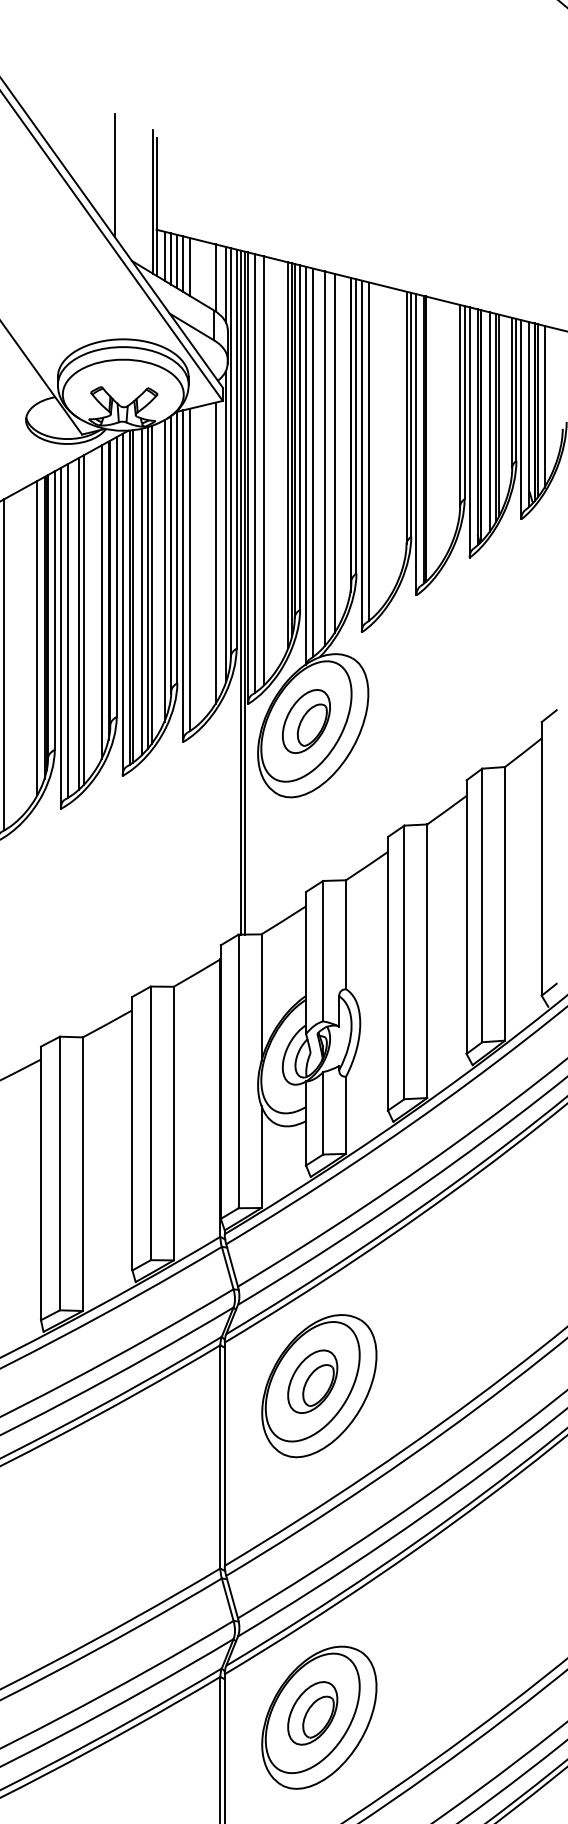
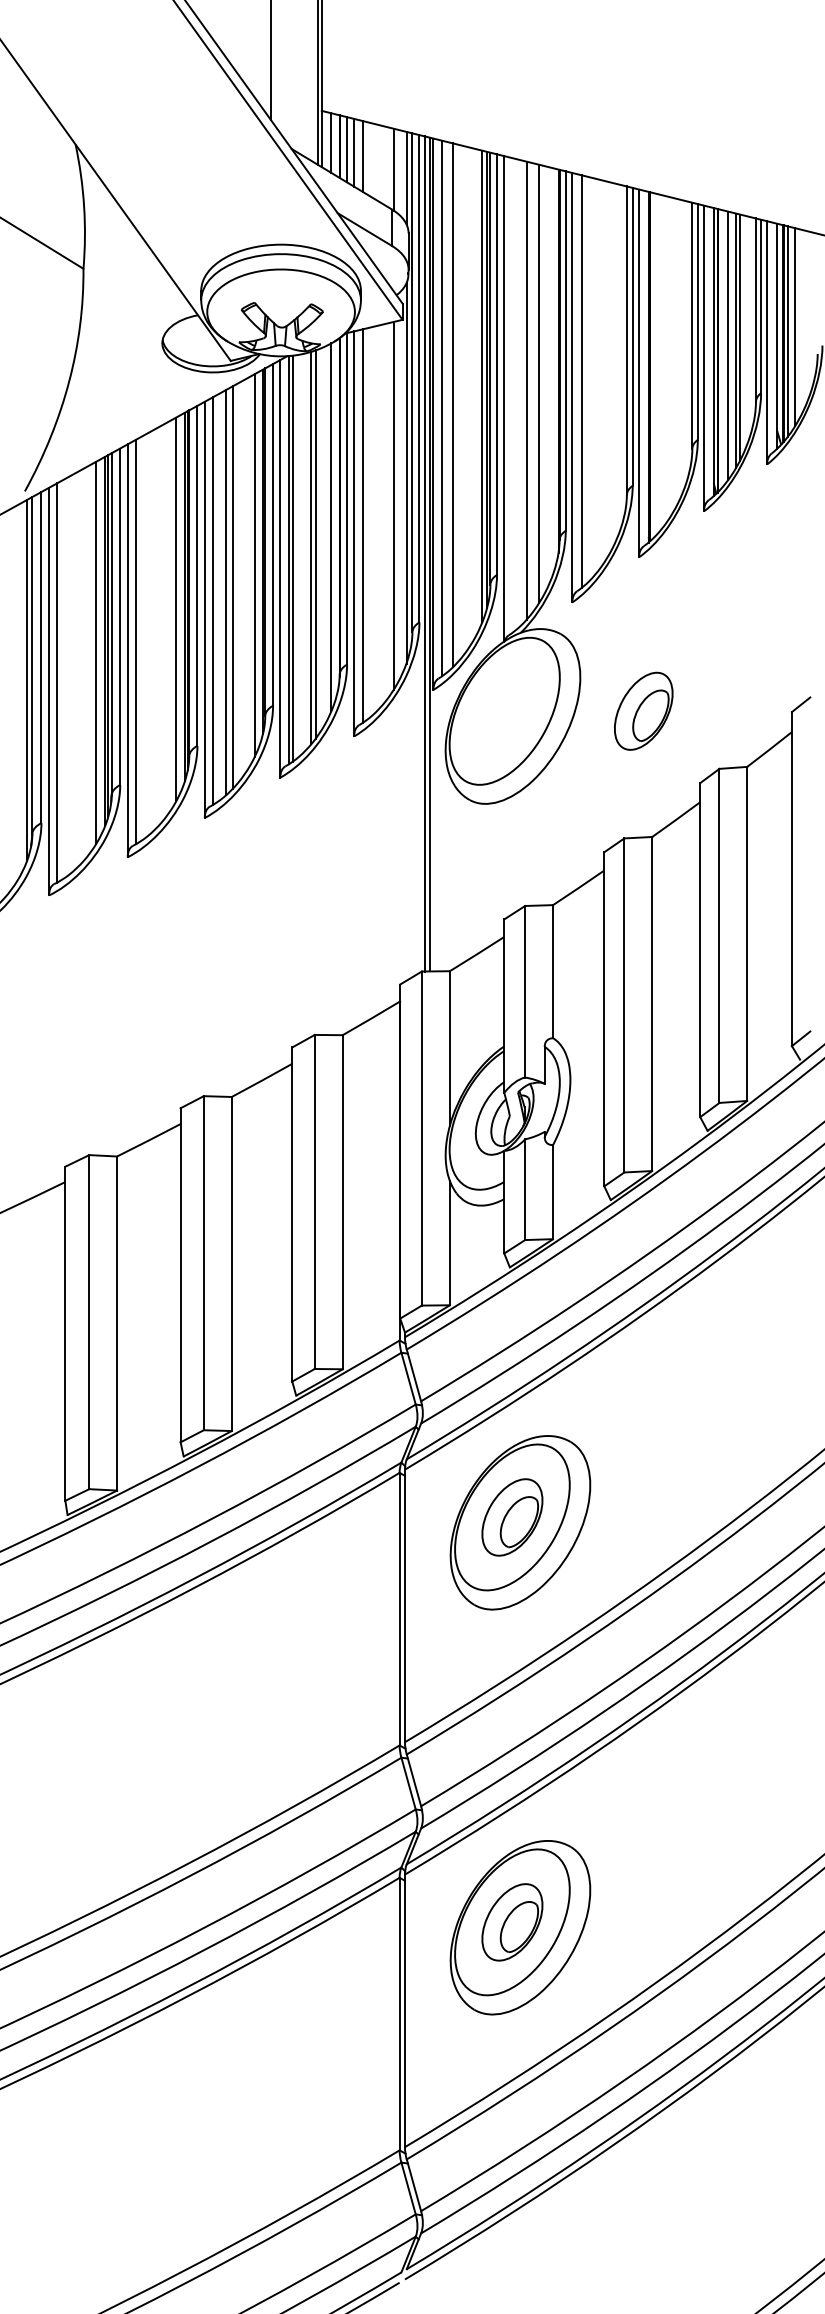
line: (312, 462) -> (512, 395), removed
line: (141, 591) -> (303, 552), removed
part: (306, 720) -> (643, 710), moved

